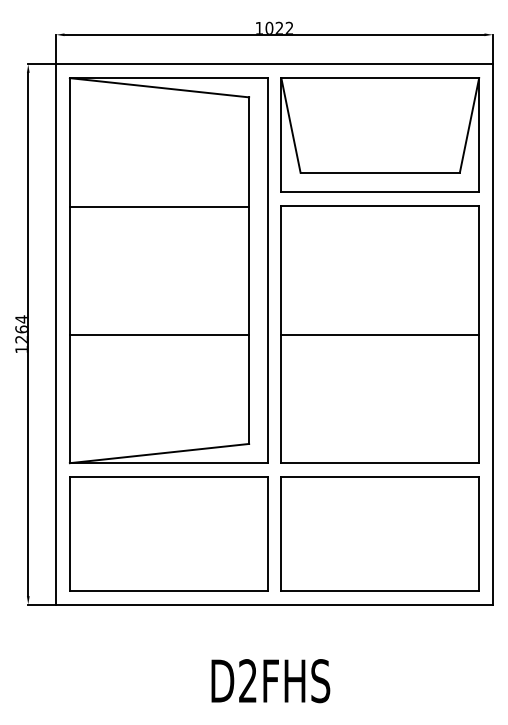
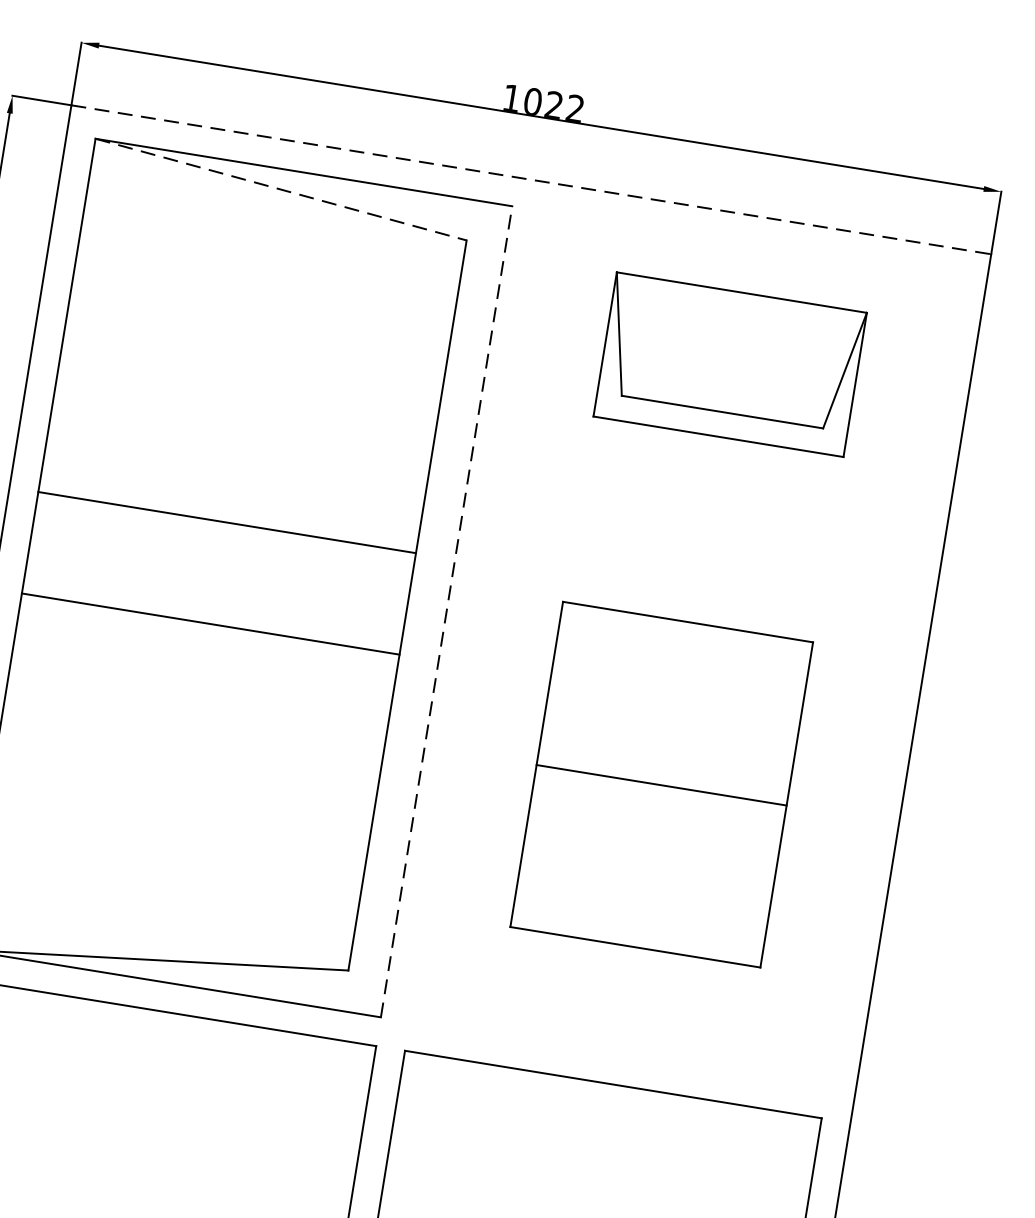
line: (275, 64) -> (533, 180), solid -> dashed
line: (160, 87) -> (283, 189), solid -> dashed
part: (380, 134) -> (730, 363), size x0.6
line: (159, 206) -> (227, 521), moved
line: (267, 270) -> (446, 611), solid -> dashed
part: (379, 334) -> (660, 784), size x0.6
line: (159, 335) -> (210, 625), moved

